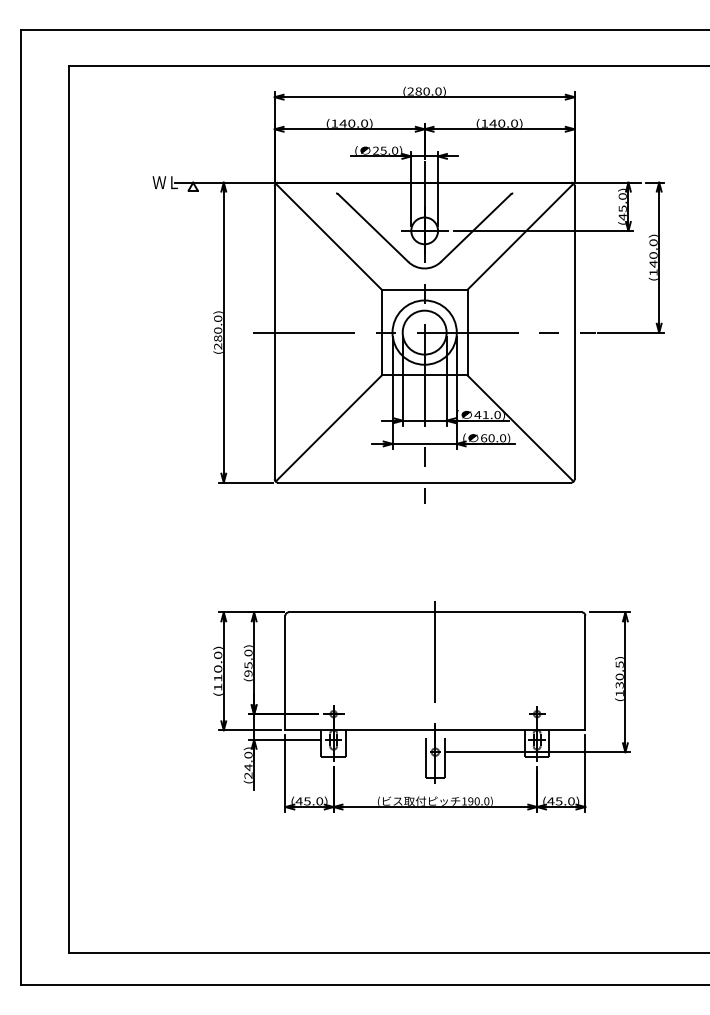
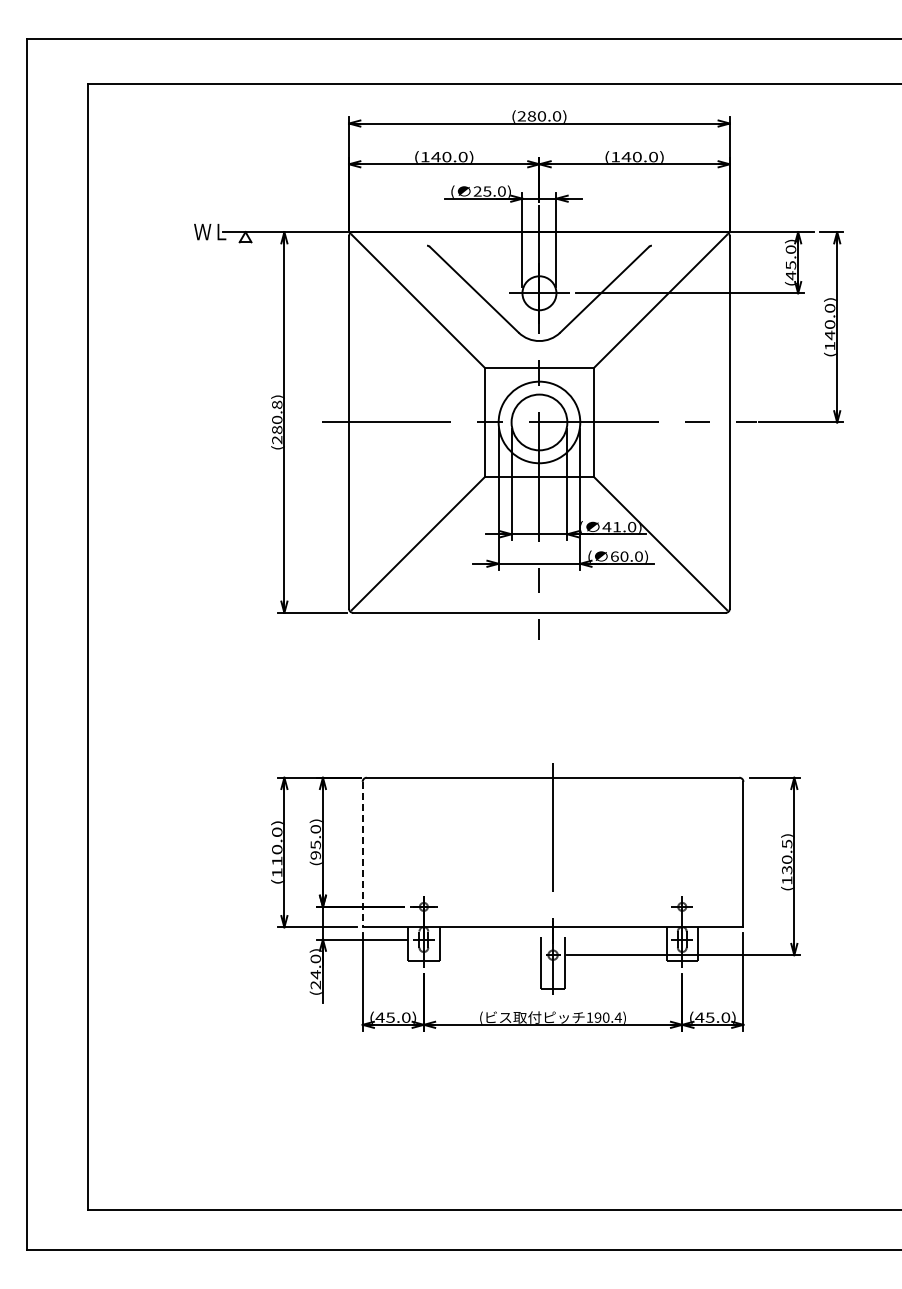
text: (218, 318) -> (277, 404), (280.0) -> (280.8)
line: (285, 672) -> (362, 854), solid -> dashed
text: (486, 801) -> (617, 1017), 190.0) -> 190.4)

